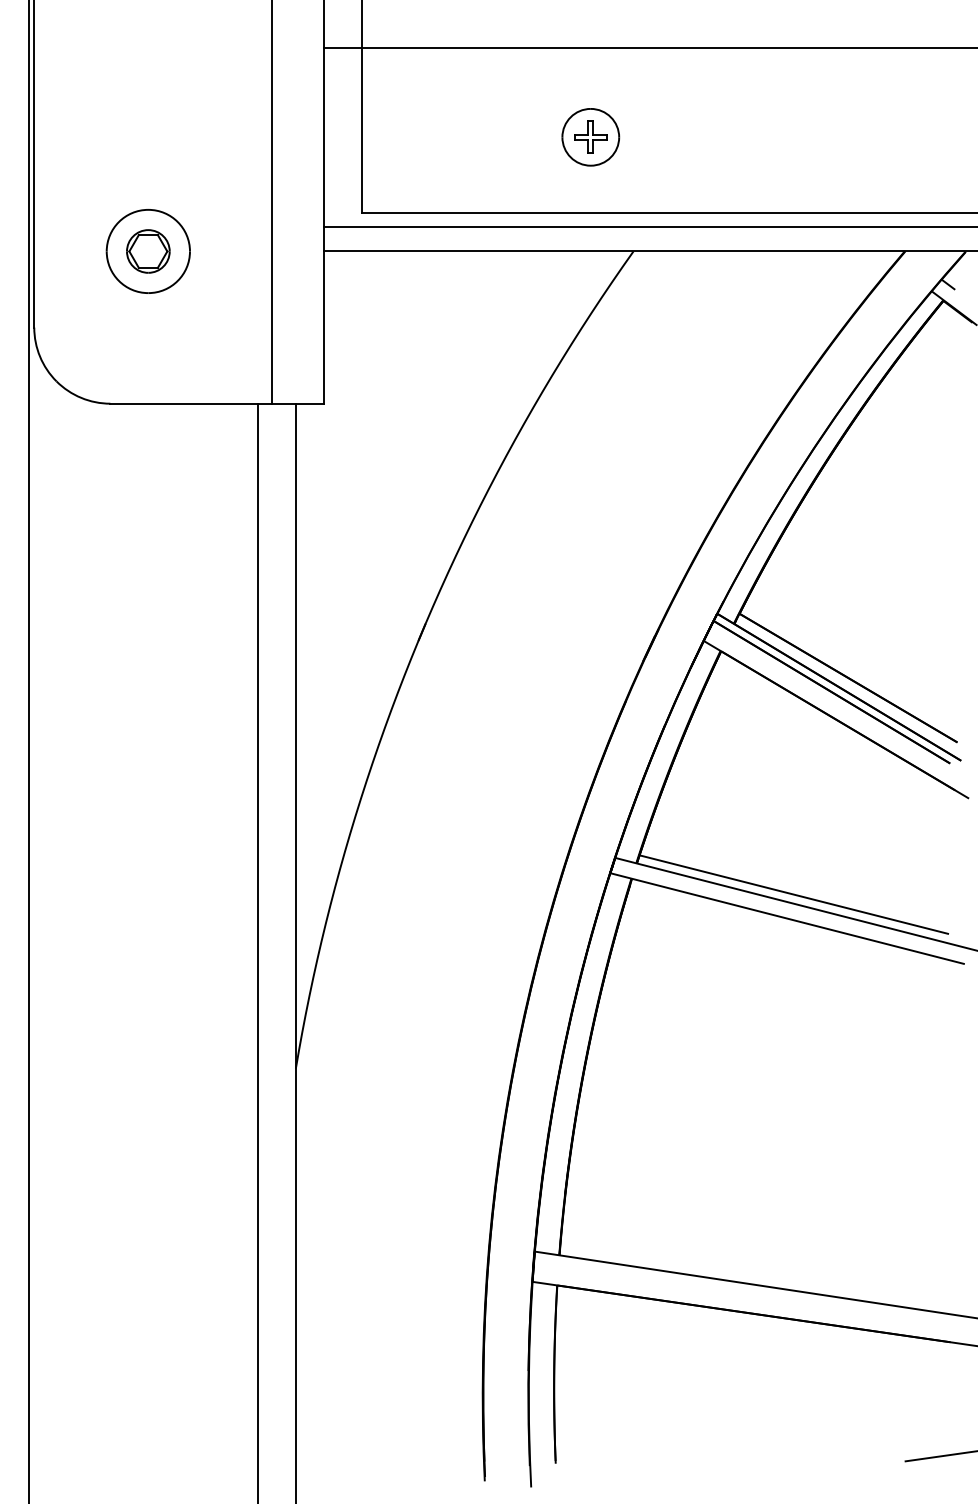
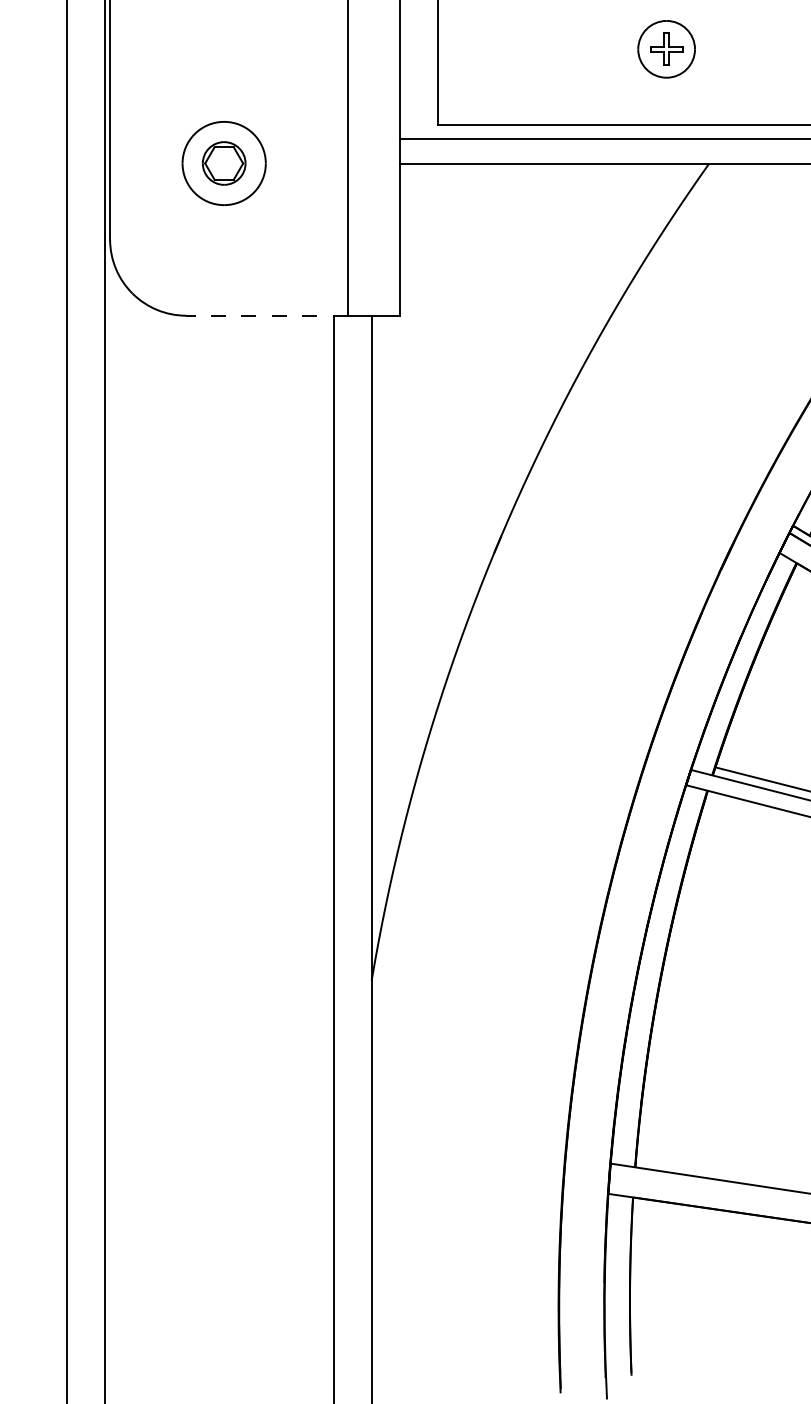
line: (191, 403) -> (267, 315), solid -> dashed

